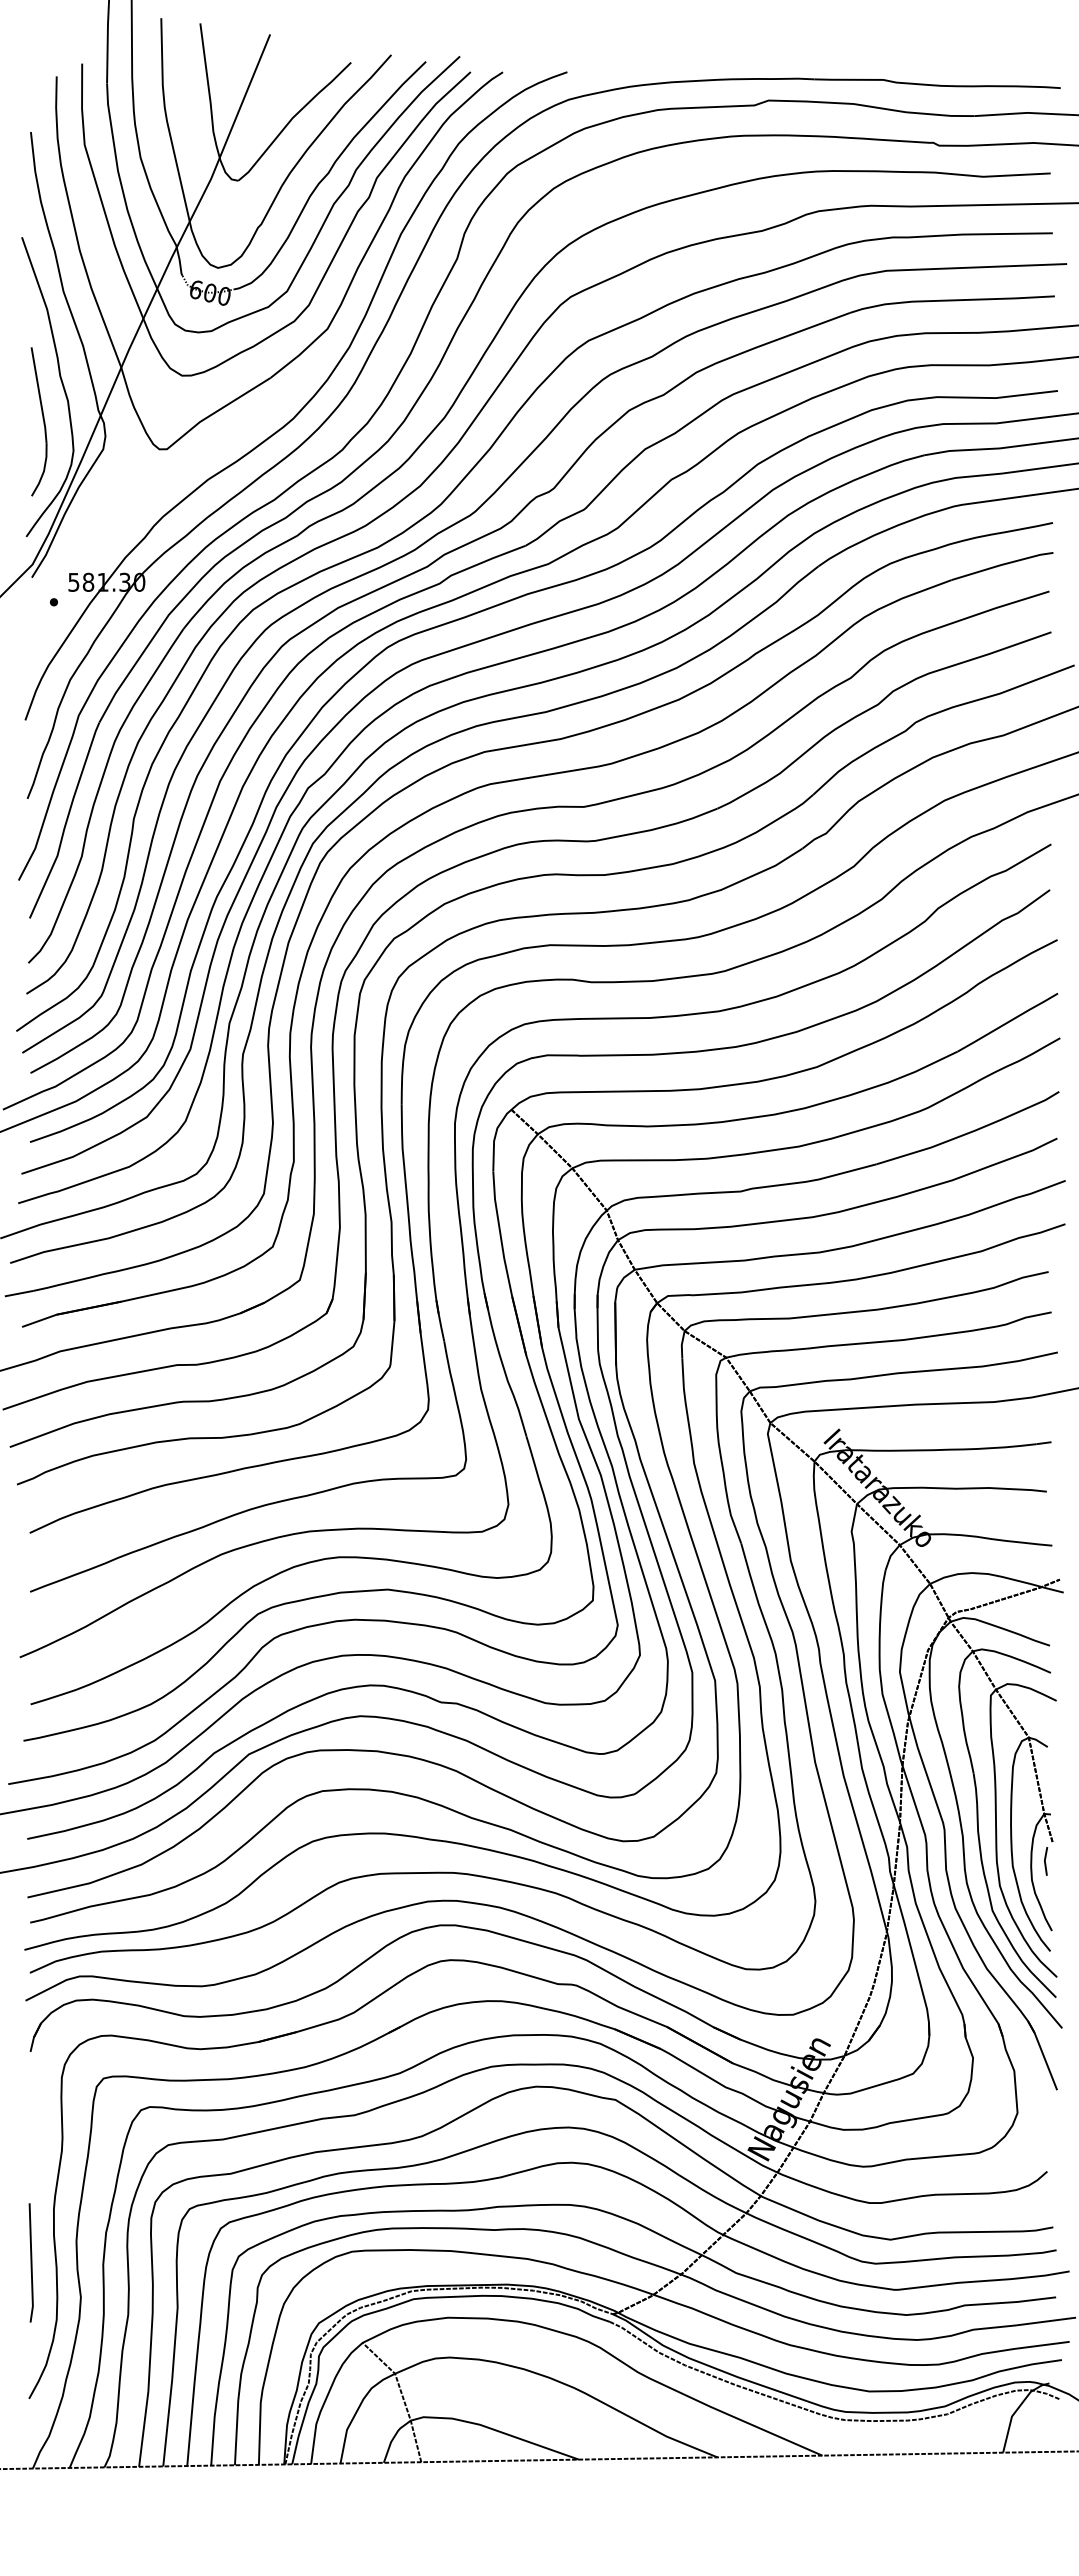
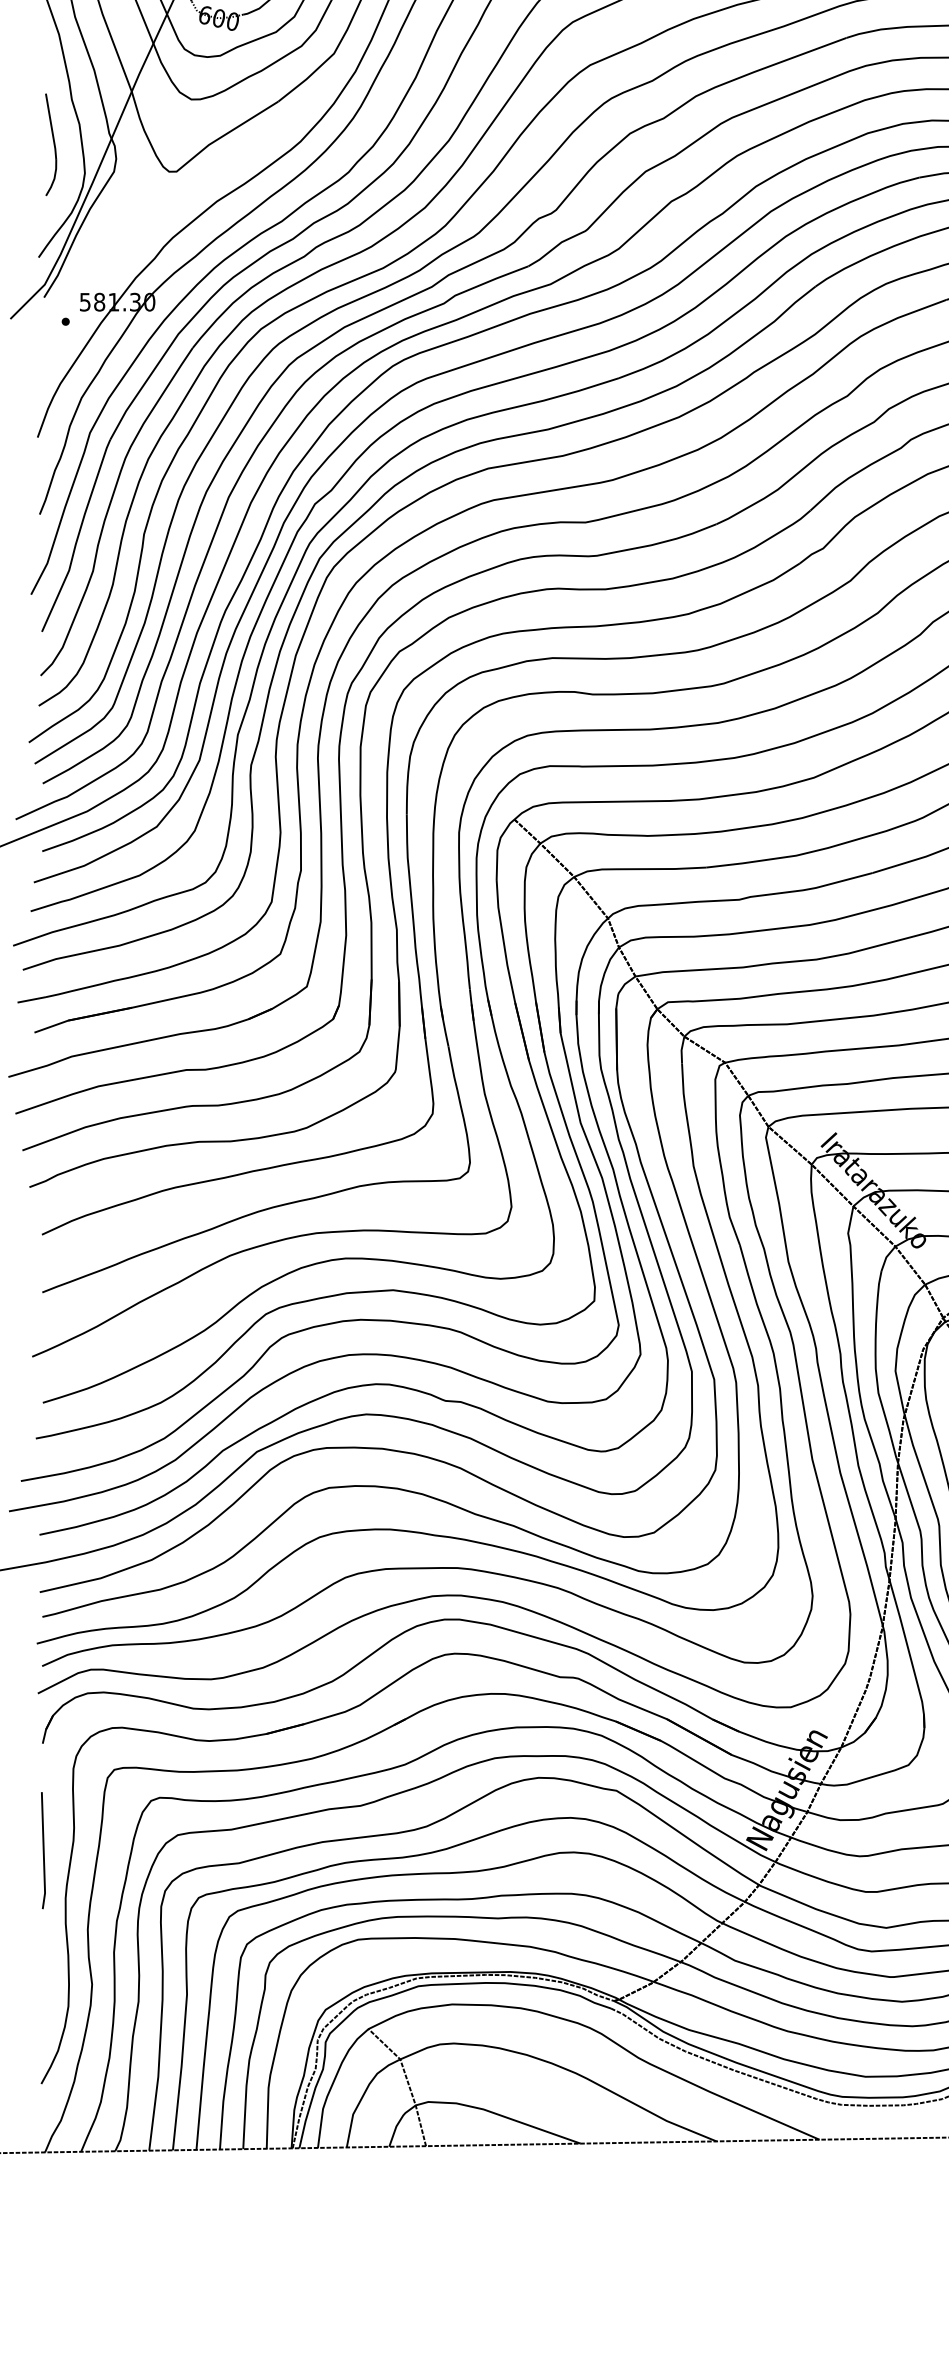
part: (38, 421) -> (50, 144), size x0.7
line: (30, 2262) -> (42, 1850), moved

